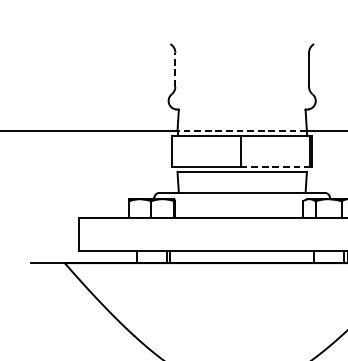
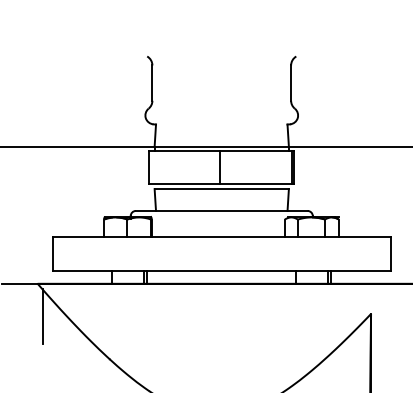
line: (175, 70) -> (152, 83), dashed -> solid
line: (241, 130) -> (221, 146), dashed -> solid
line: (275, 167) -> (256, 184), dashed -> solid
line: (69, 294) -> (42, 316), added

